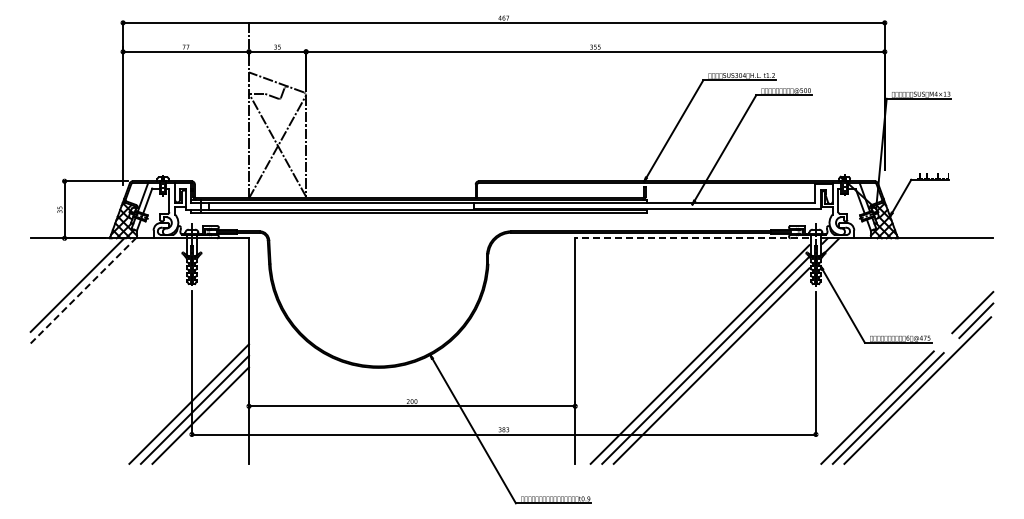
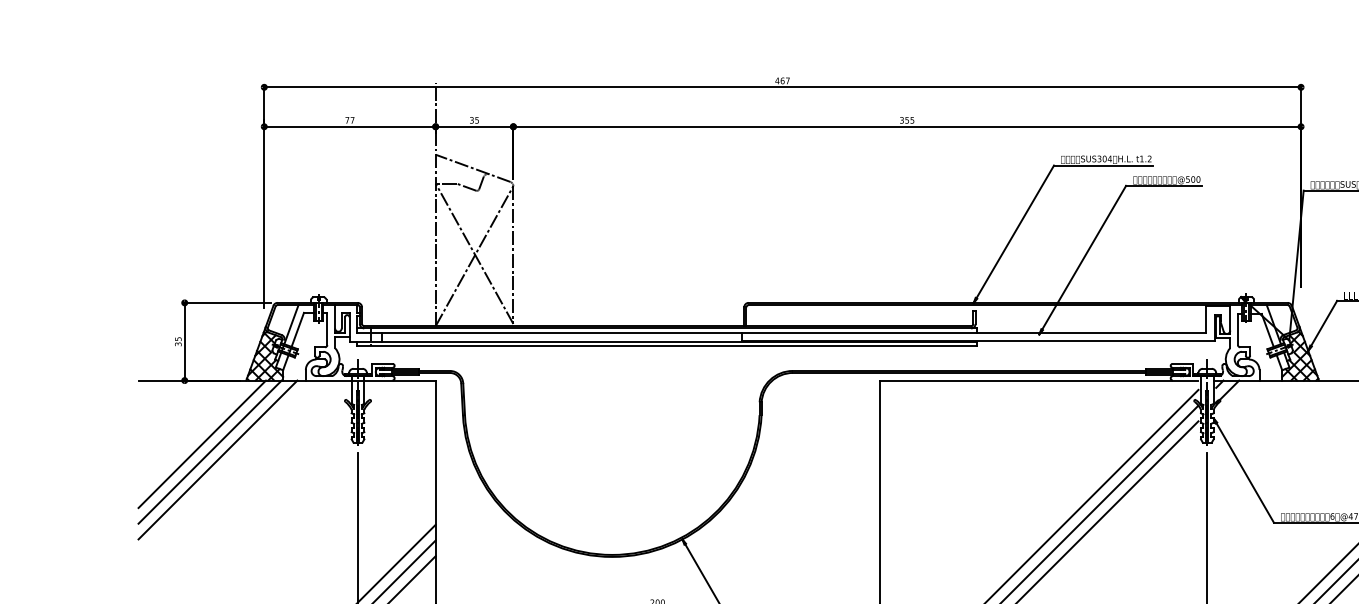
line: (691, 238) -> (1037, 380), dashed -> solid
line: (83, 290) -> (210, 451), dashed -> solid
line: (88, 296) -> (217, 459), added

